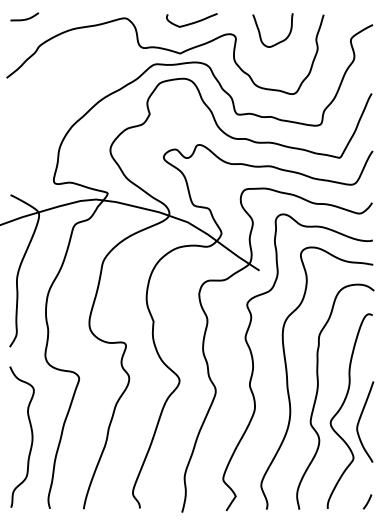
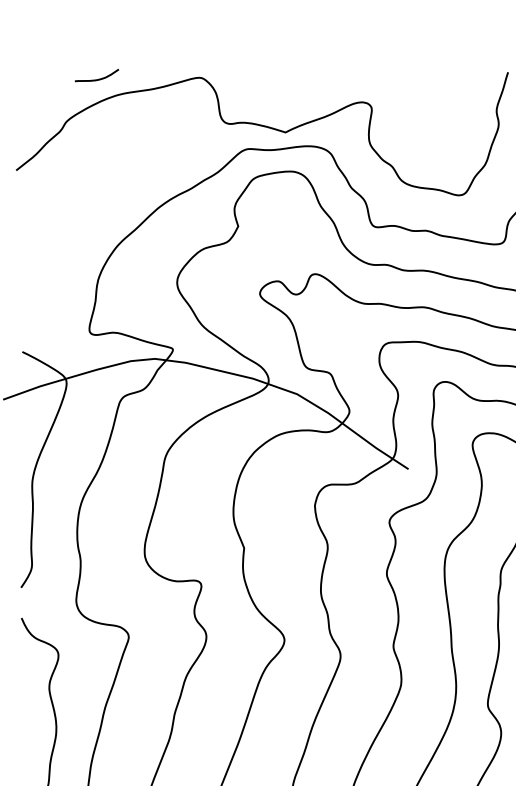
curve: (25, 18) -> (98, 78), moved
curve: (191, 22) -> (302, 84), removed
curve: (260, 32) -> (410, 99), removed

